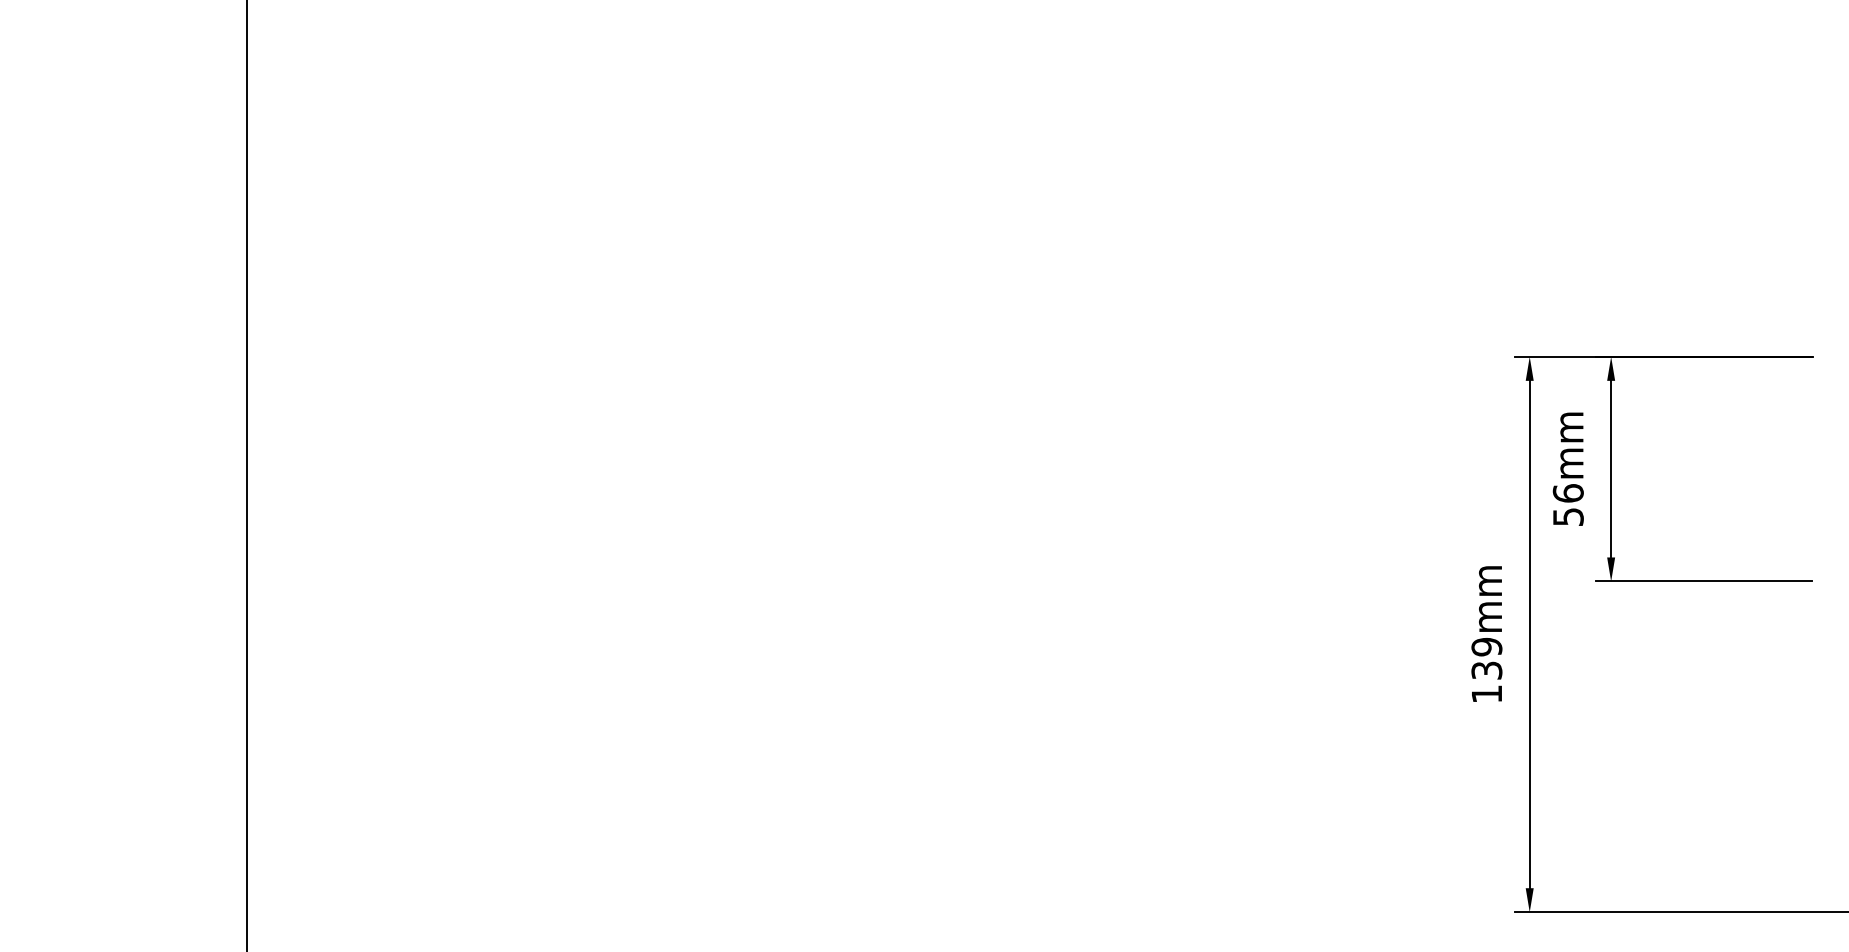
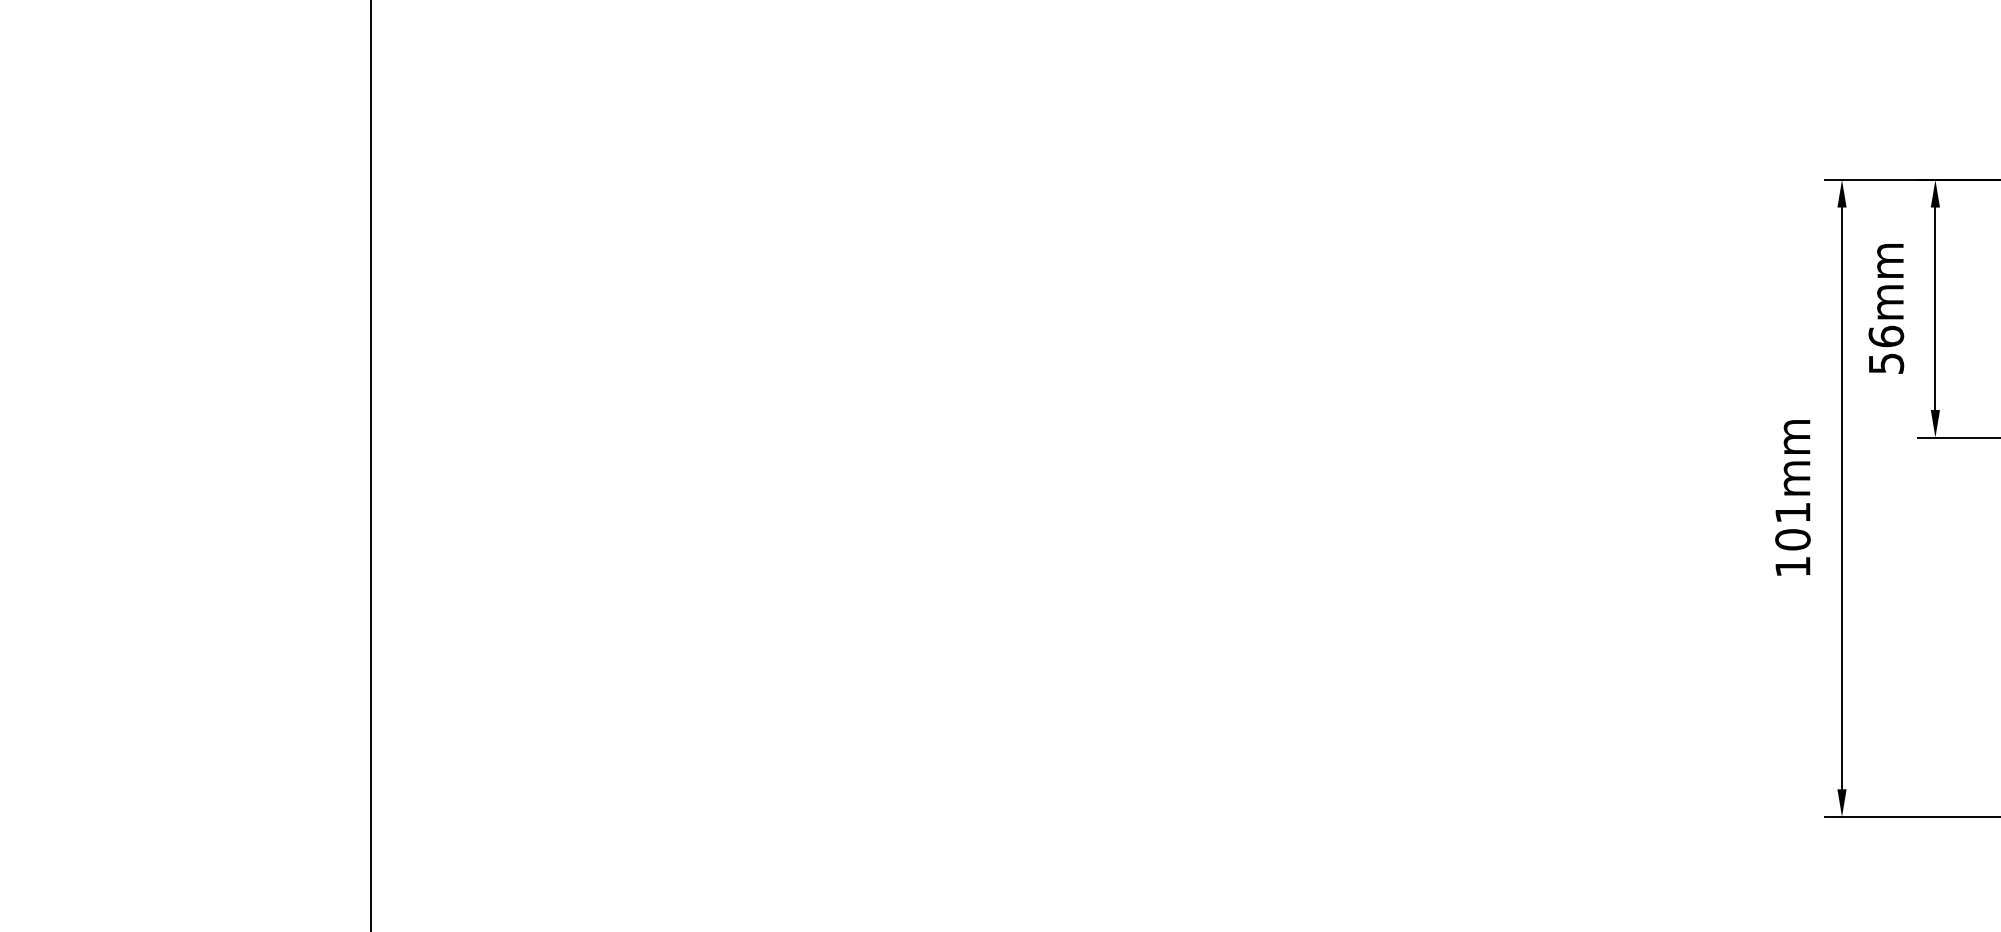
text: (1486, 658) -> (1792, 525), 139mm -> 101mm

